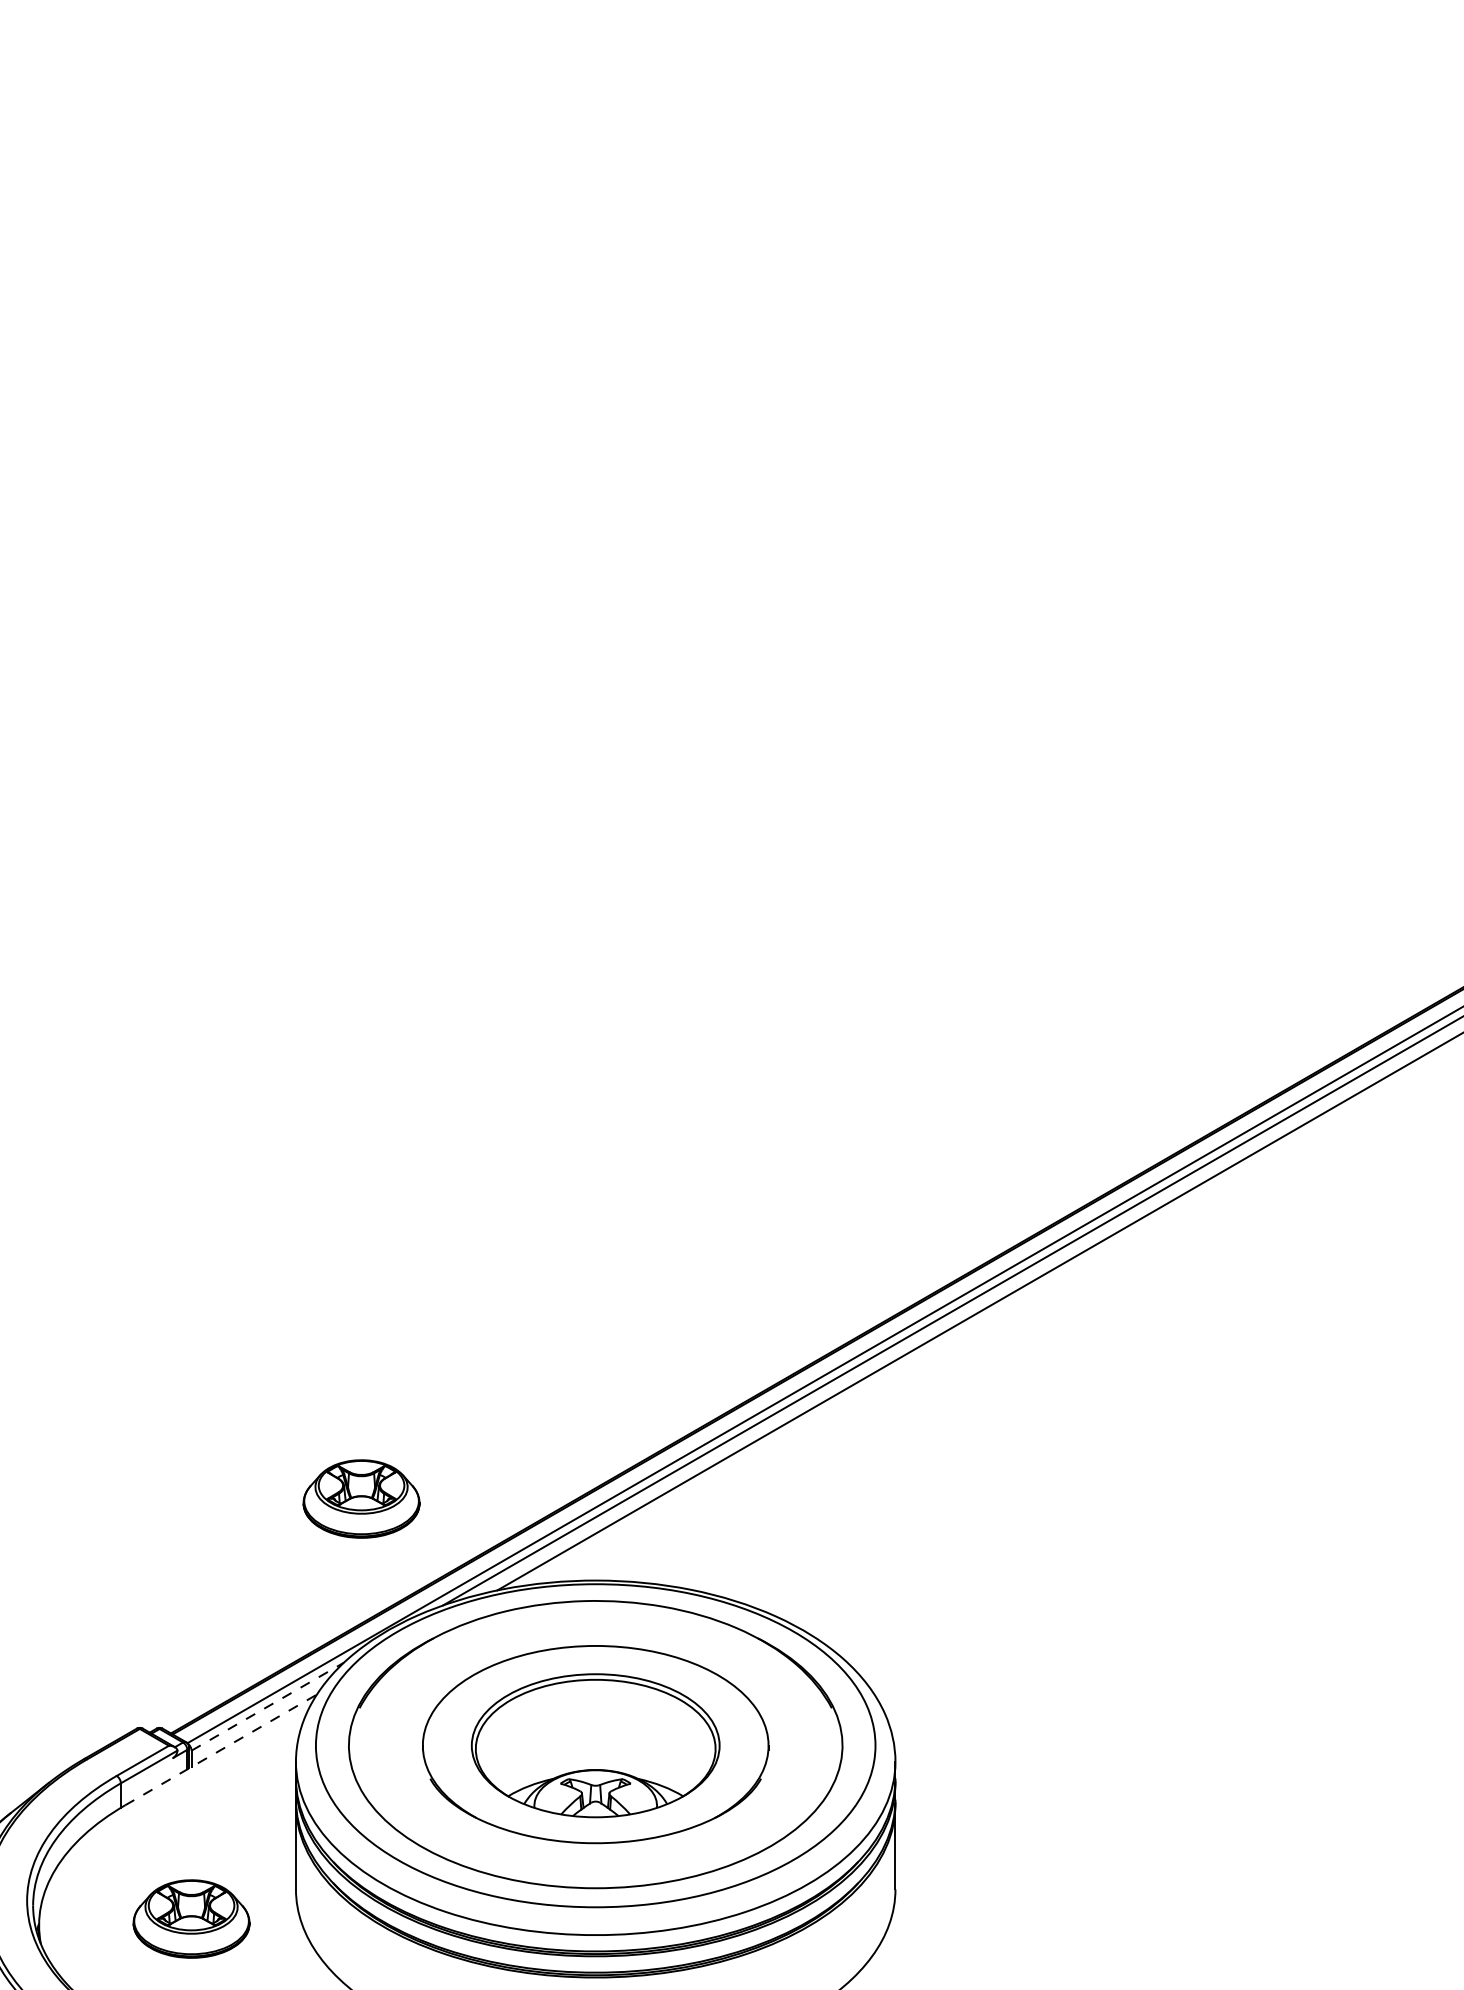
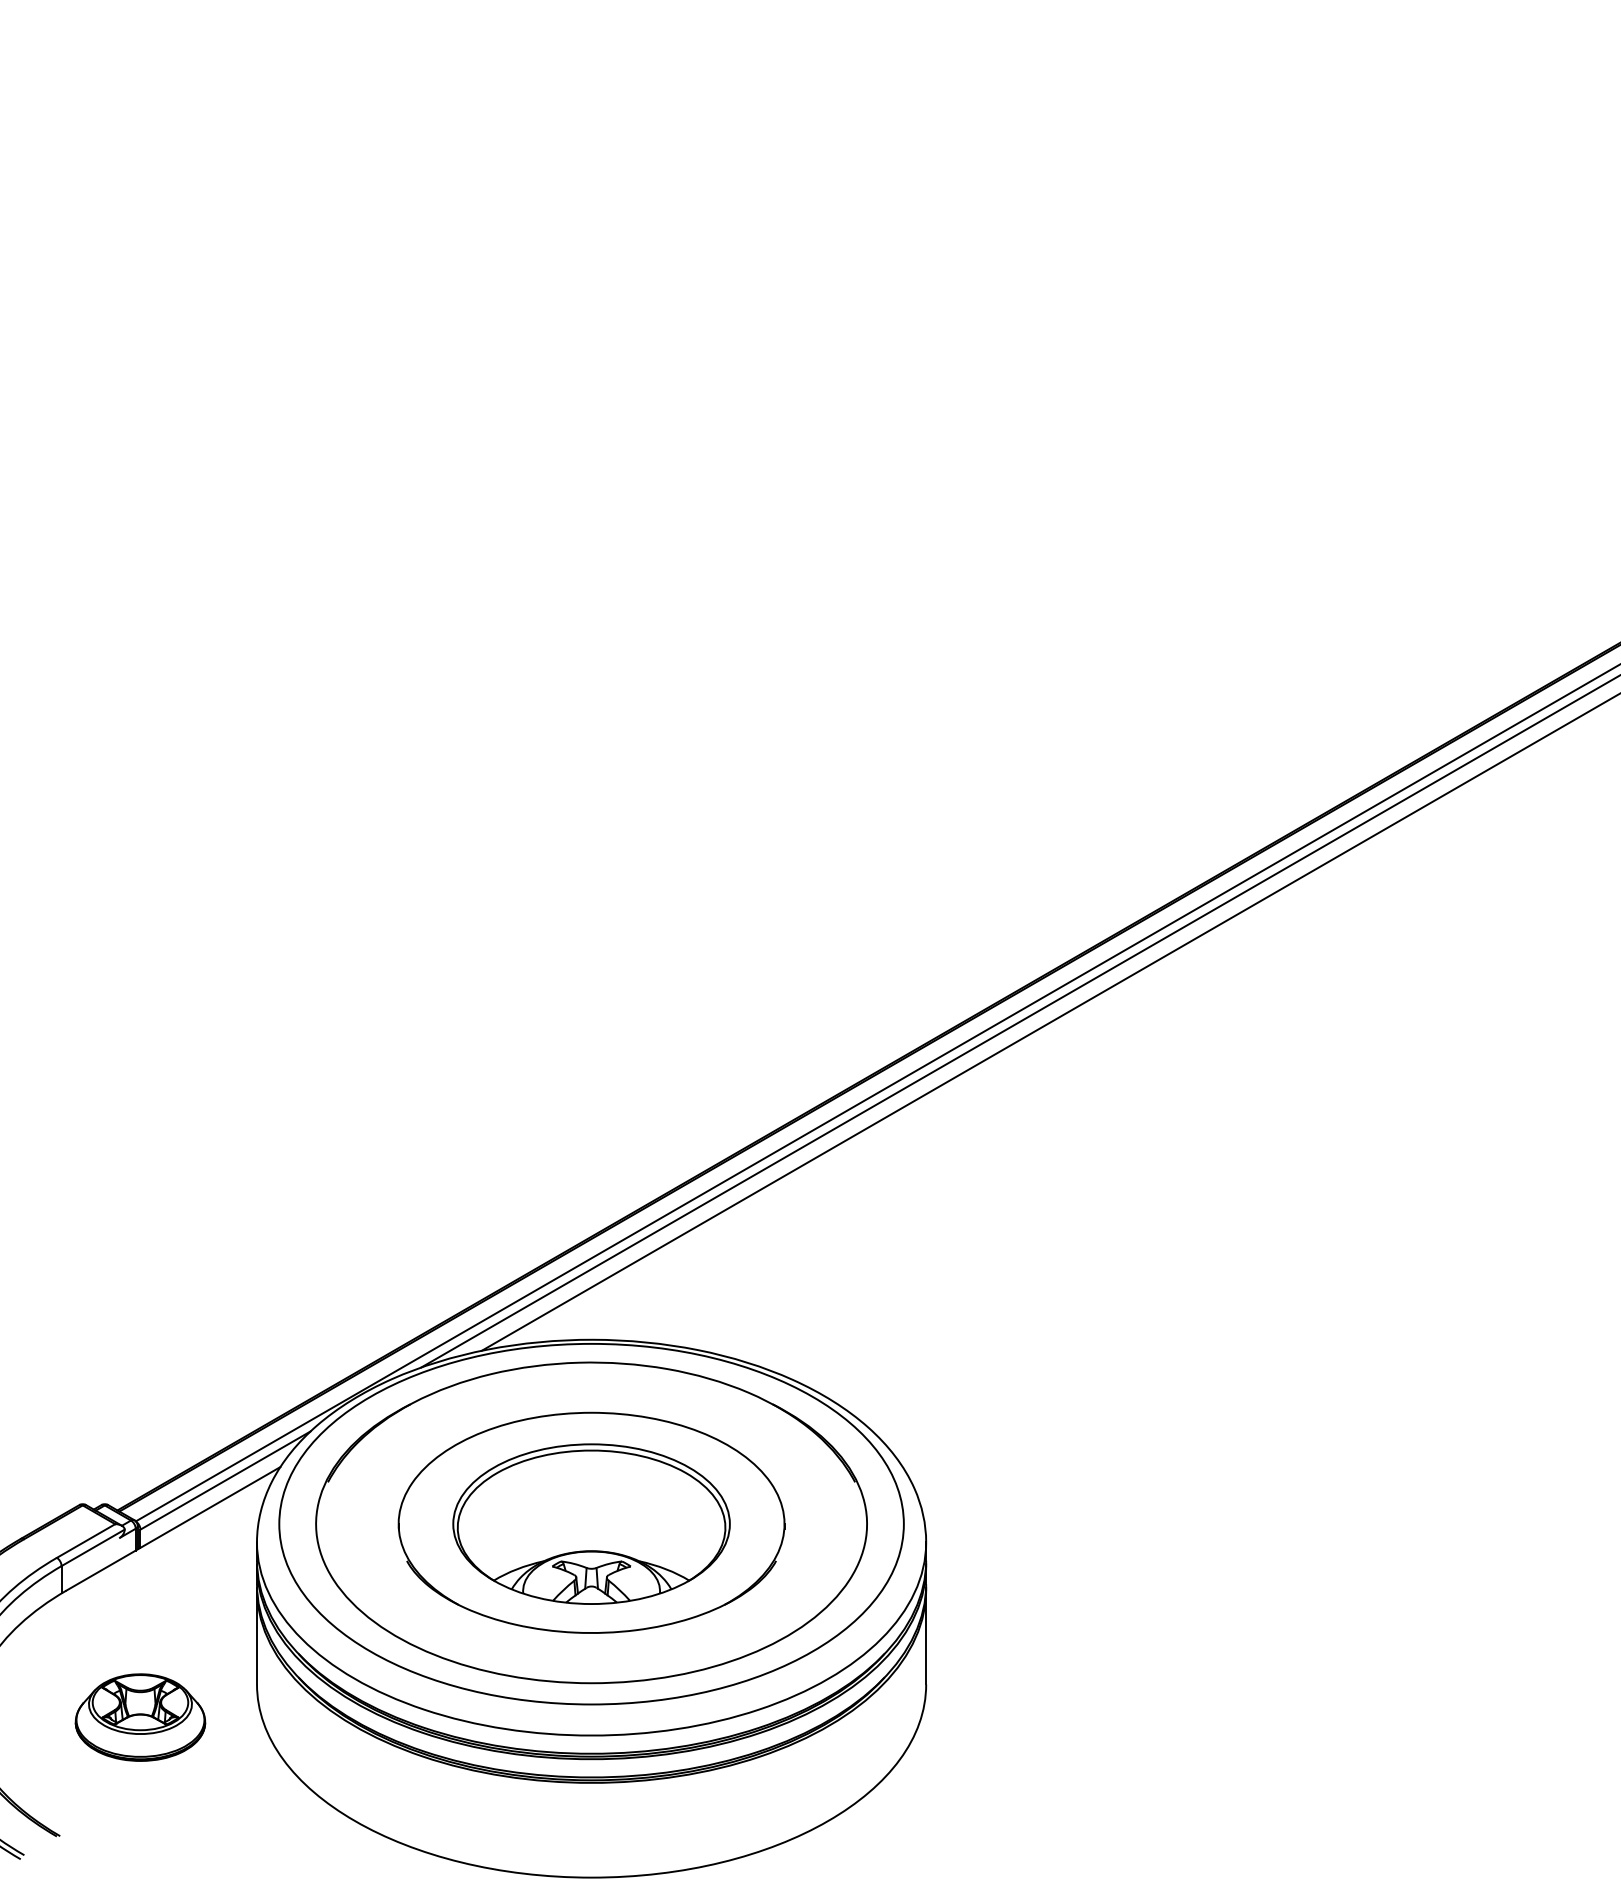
part: (361, 1498) -> (330, 1248), removed
line: (267, 1706) -> (225, 1480), dashed -> solid
line: (221, 1749) -> (173, 1528), dashed -> solid

